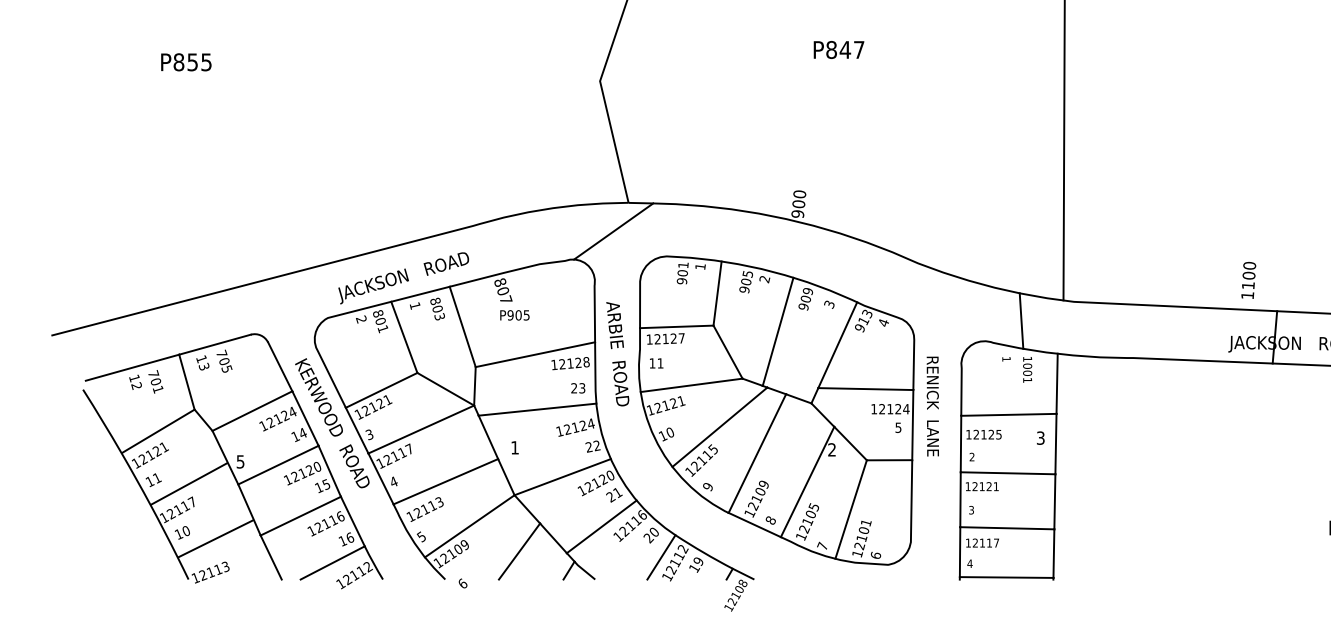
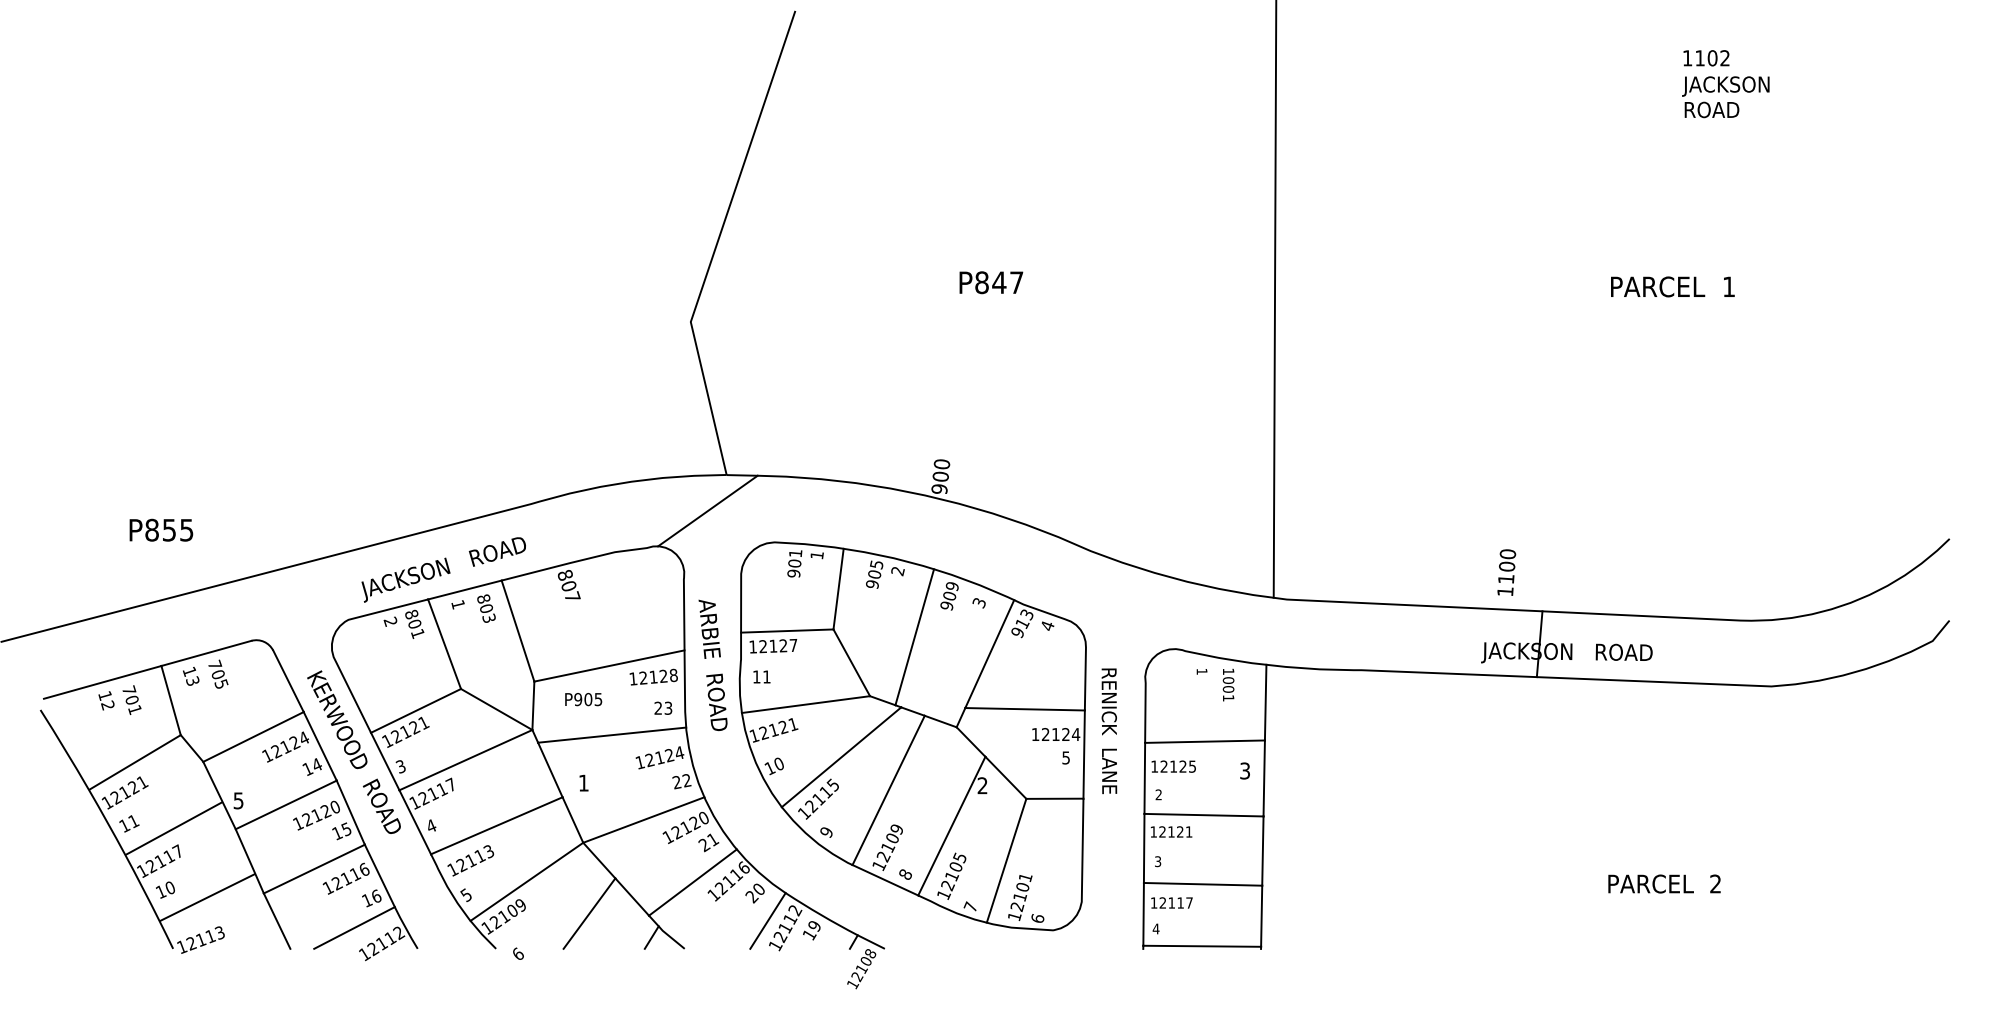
text: (186, 61) -> (161, 529), moved
text: (514, 315) -> (583, 699), moved
line: (1021, 320) -> (1220, 623), removed

